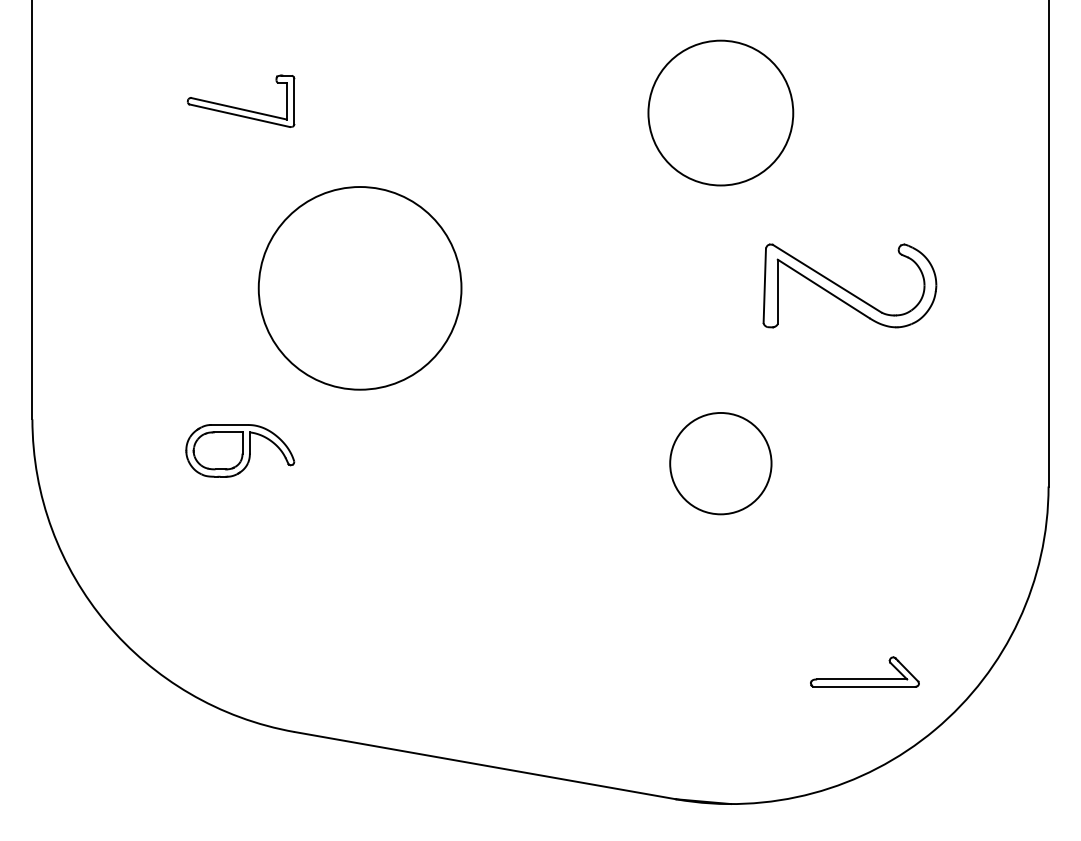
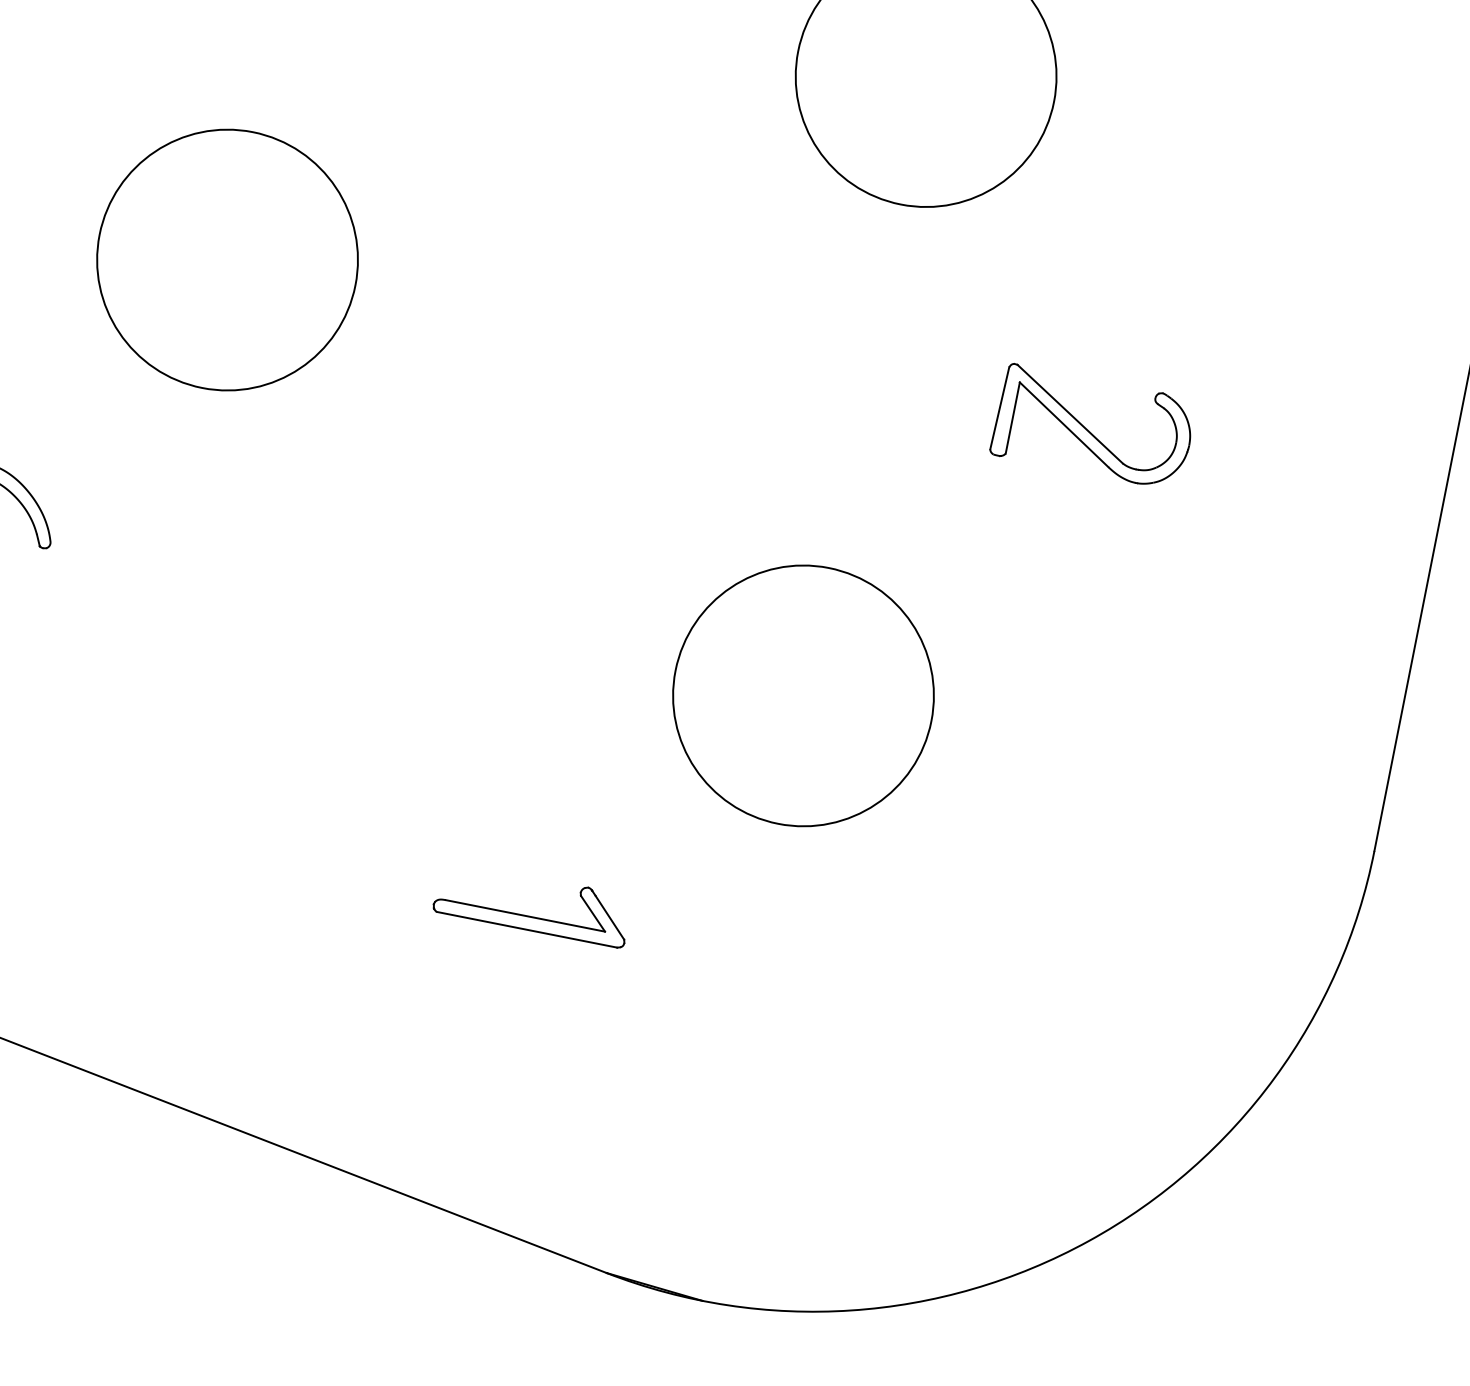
part: (849, 285) -> (1093, 426), size x0.62
circle: (359, 287) -> (226, 258), size x0.71
circle: (720, 463) -> (802, 695), size x1.43
part: (864, 678) -> (529, 915), moved

